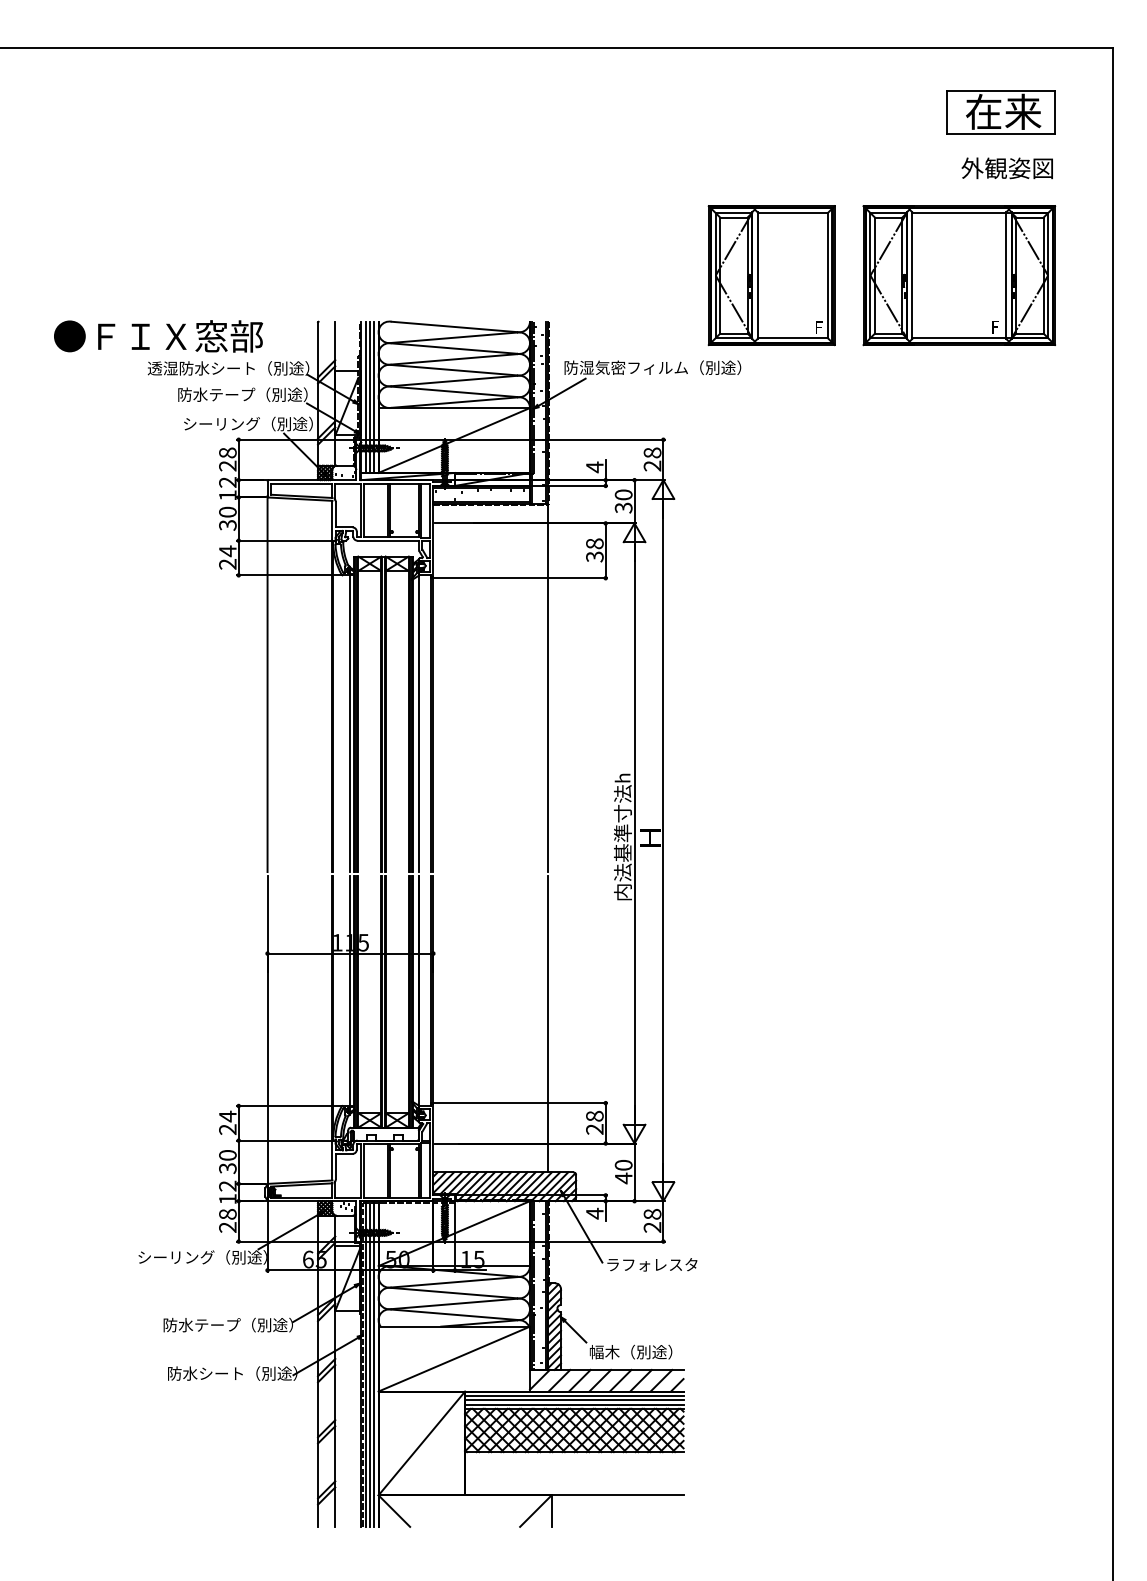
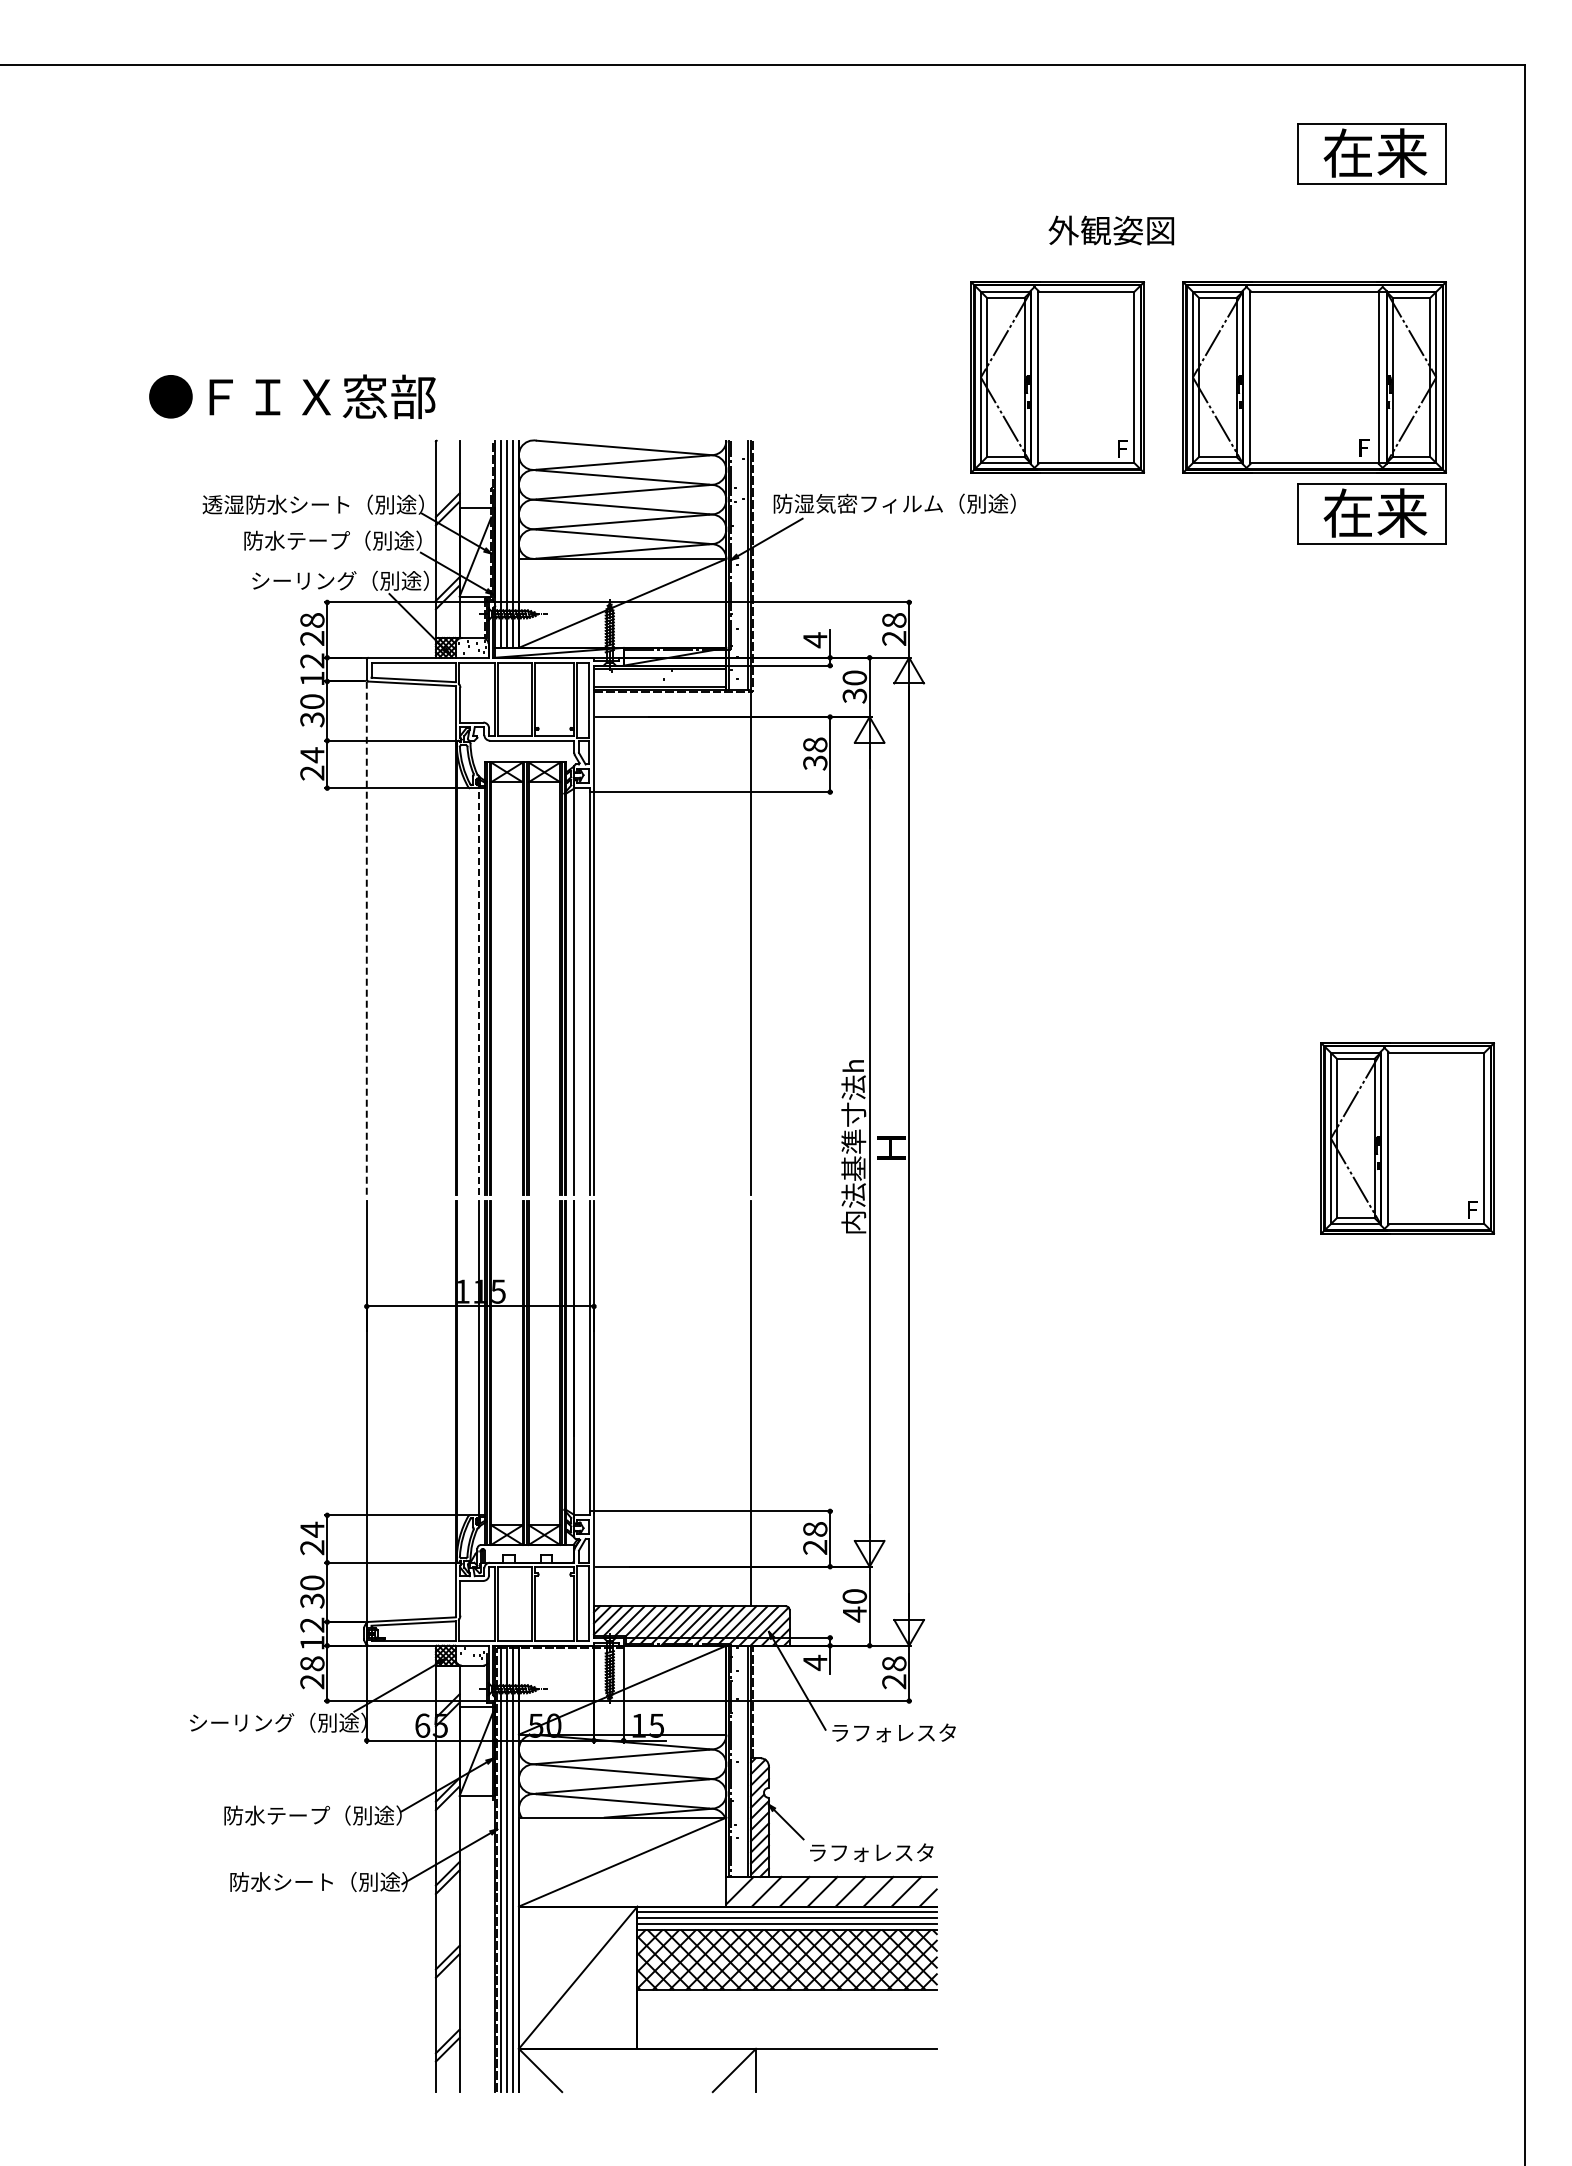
text: (1006, 168) -> (1110, 230), moved
text: (158, 336) -> (292, 396), moved
part: (1000, 374) -> (1371, 513), added
line: (267, 683) -> (366, 936), solid -> dashed
line: (349, 722) -> (479, 990), solid -> dashed
part: (1027, 831) -> (1407, 1138), added
text: (635, 1352) -> (870, 1852), 幅木（別途） -> ラフォレスタ

